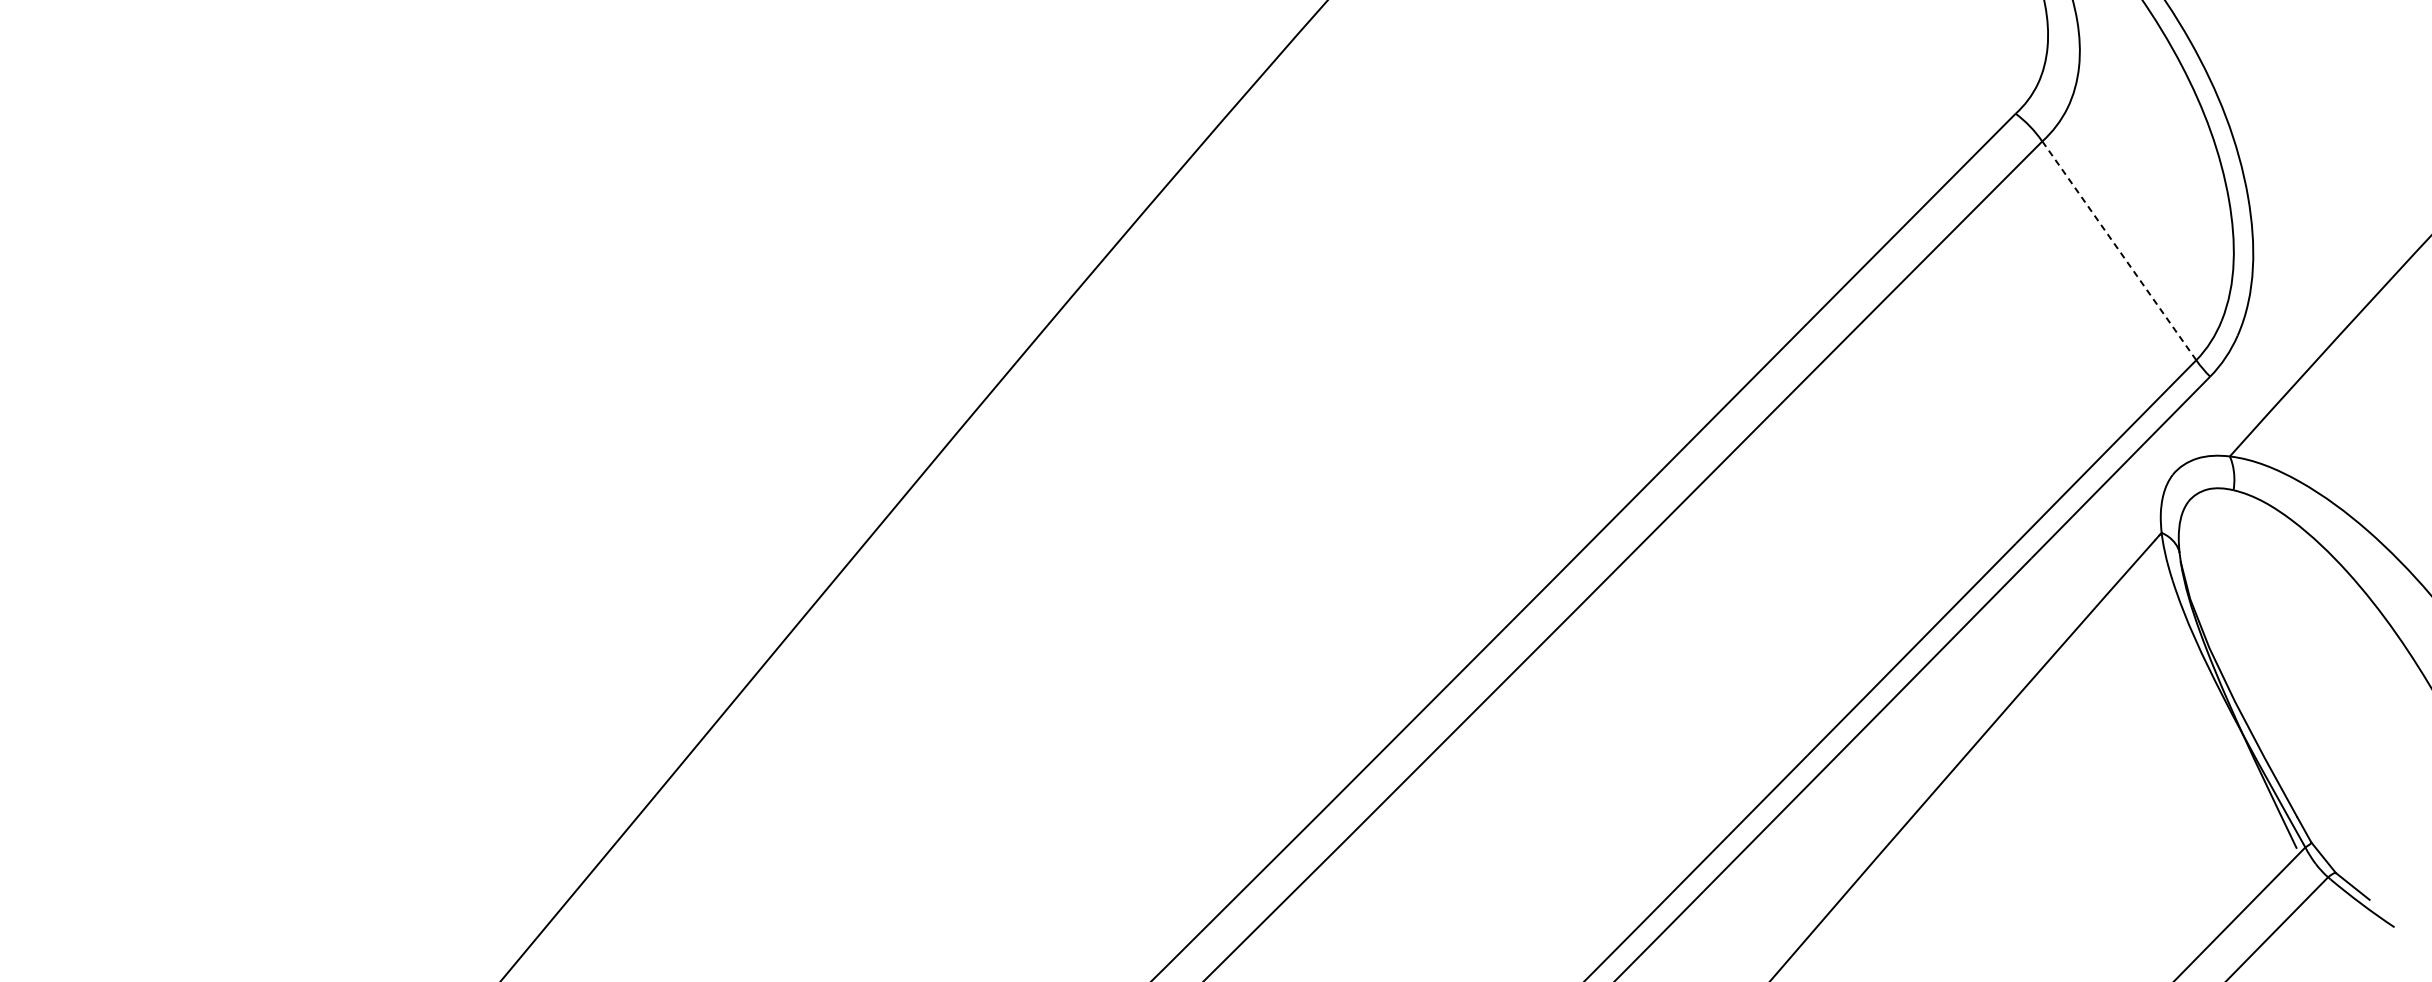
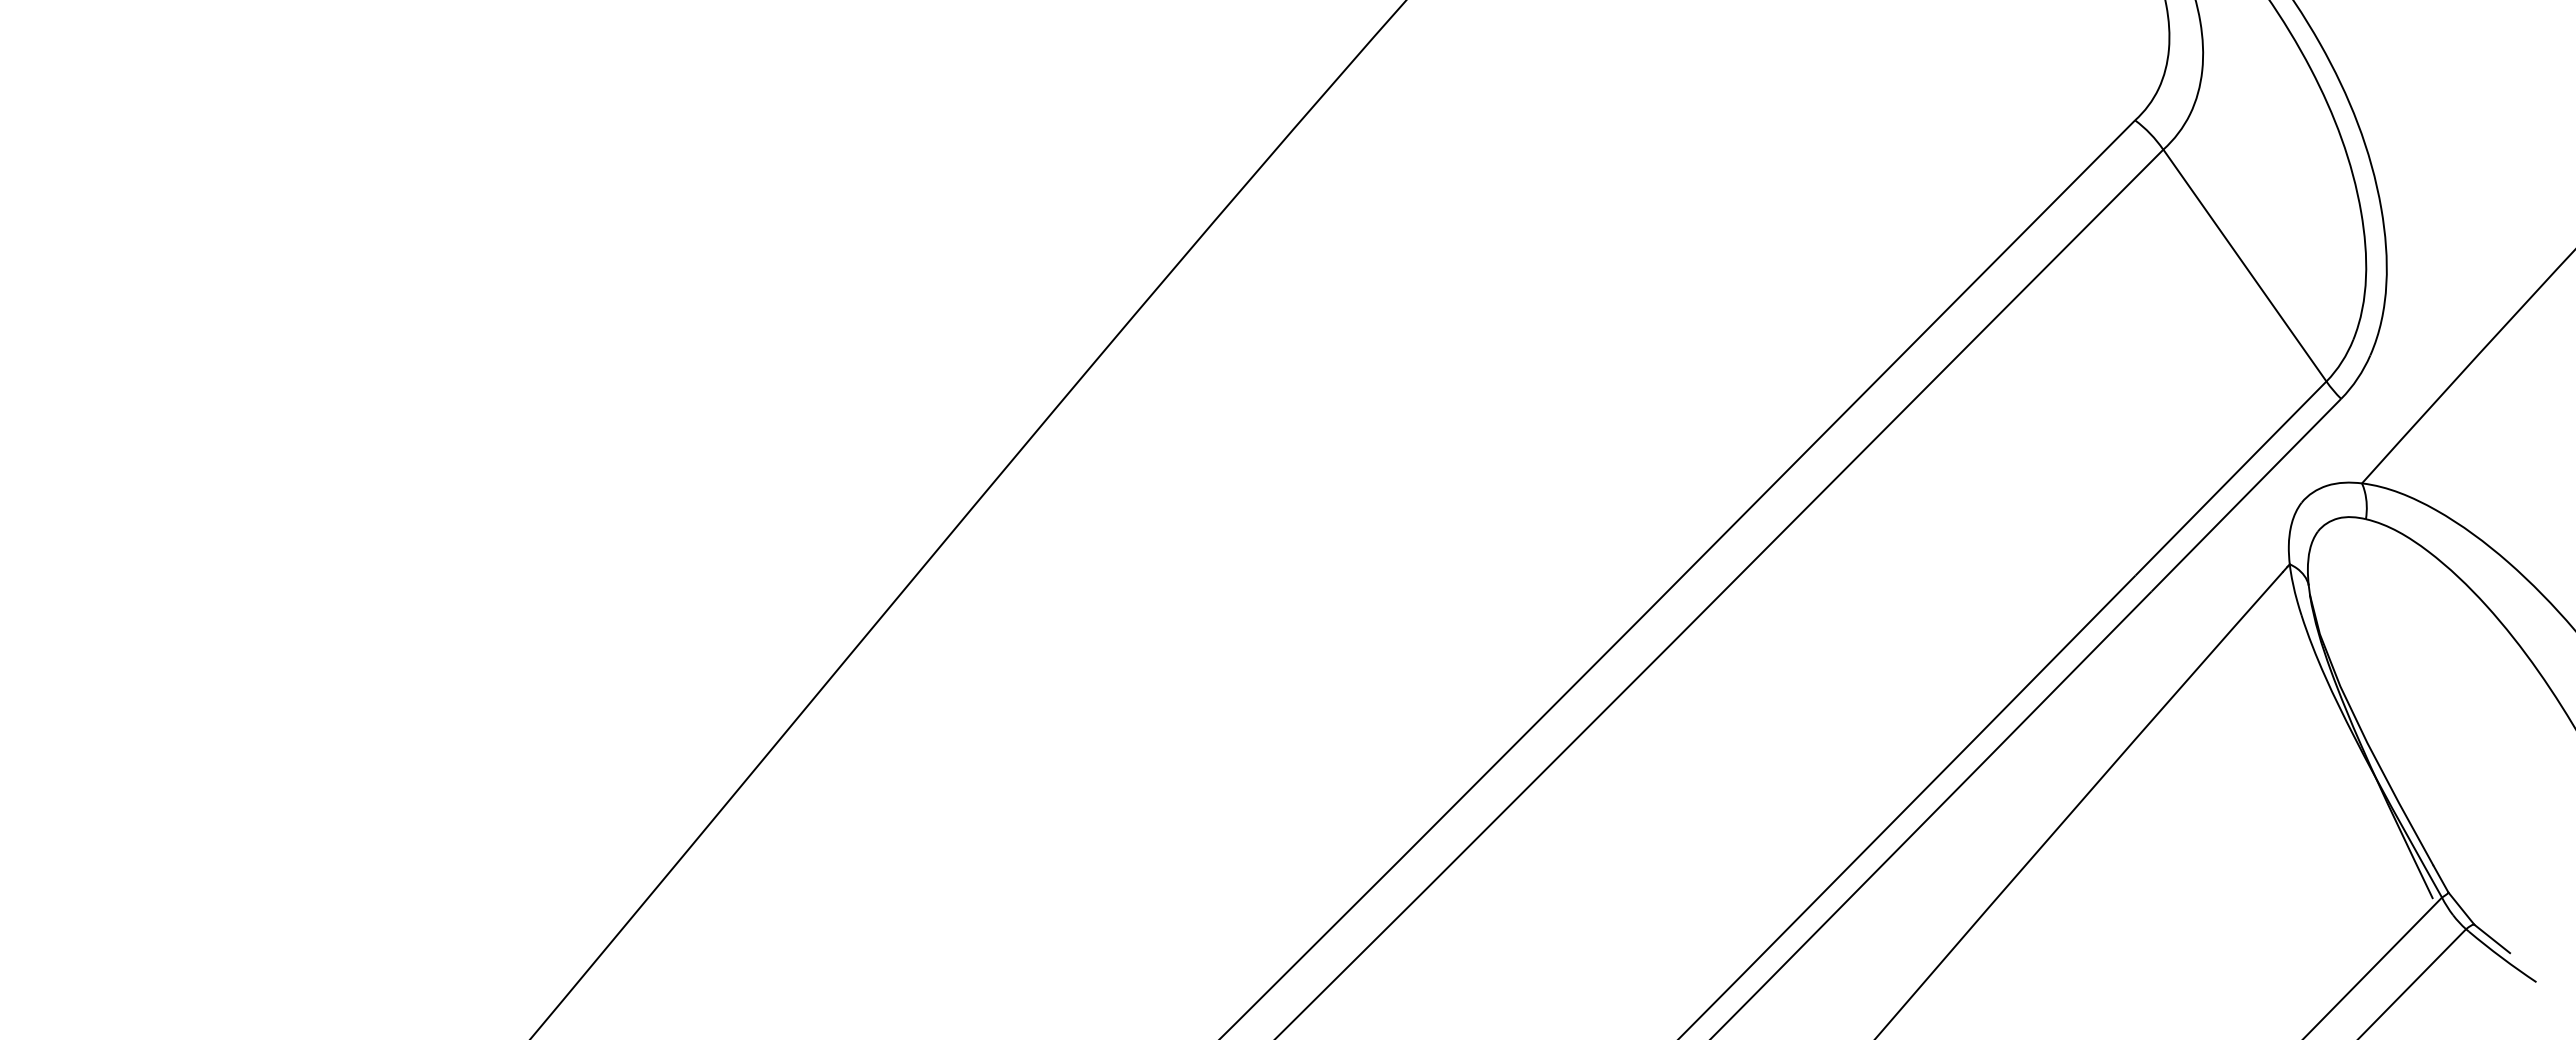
line: (2118, 250) -> (2244, 265), dashed -> solid

